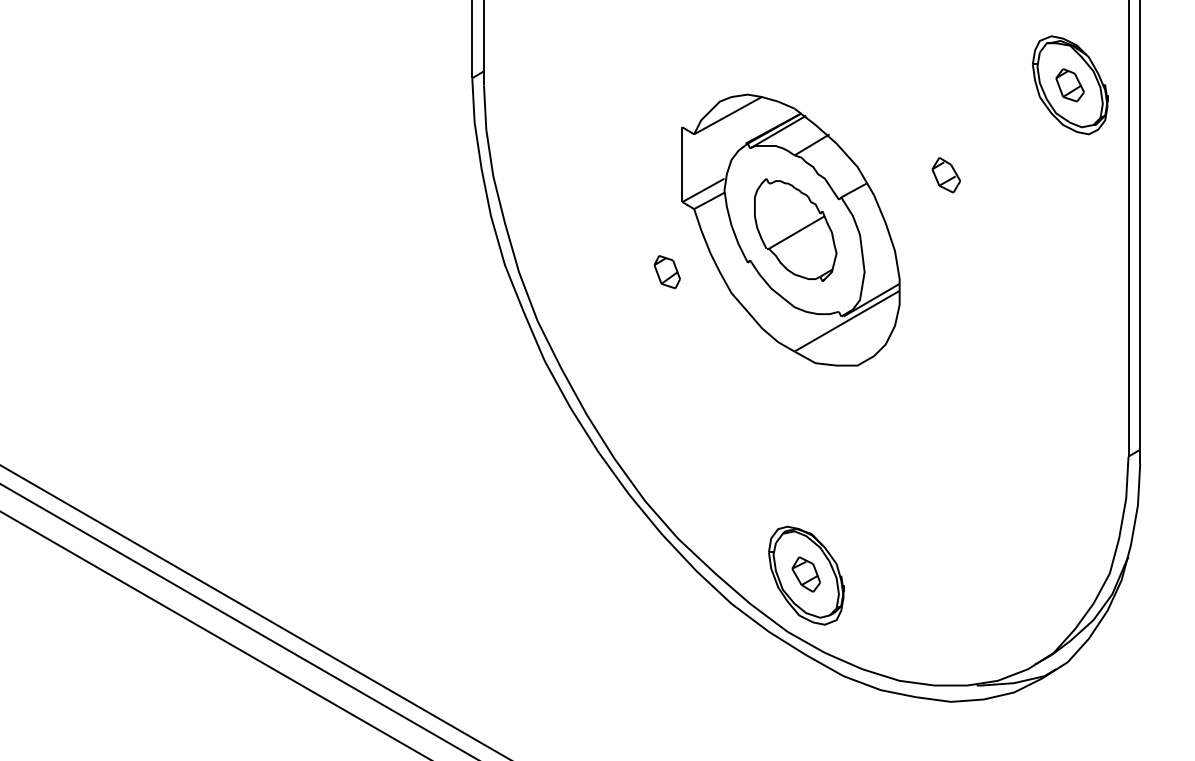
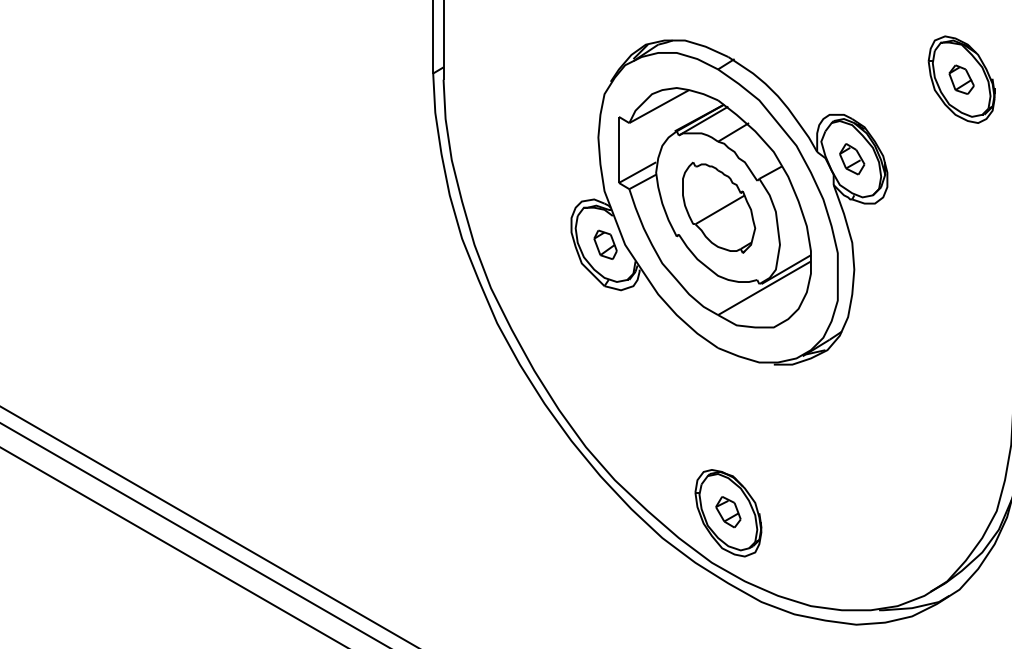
part: (806, 224) -> (728, 202), added

